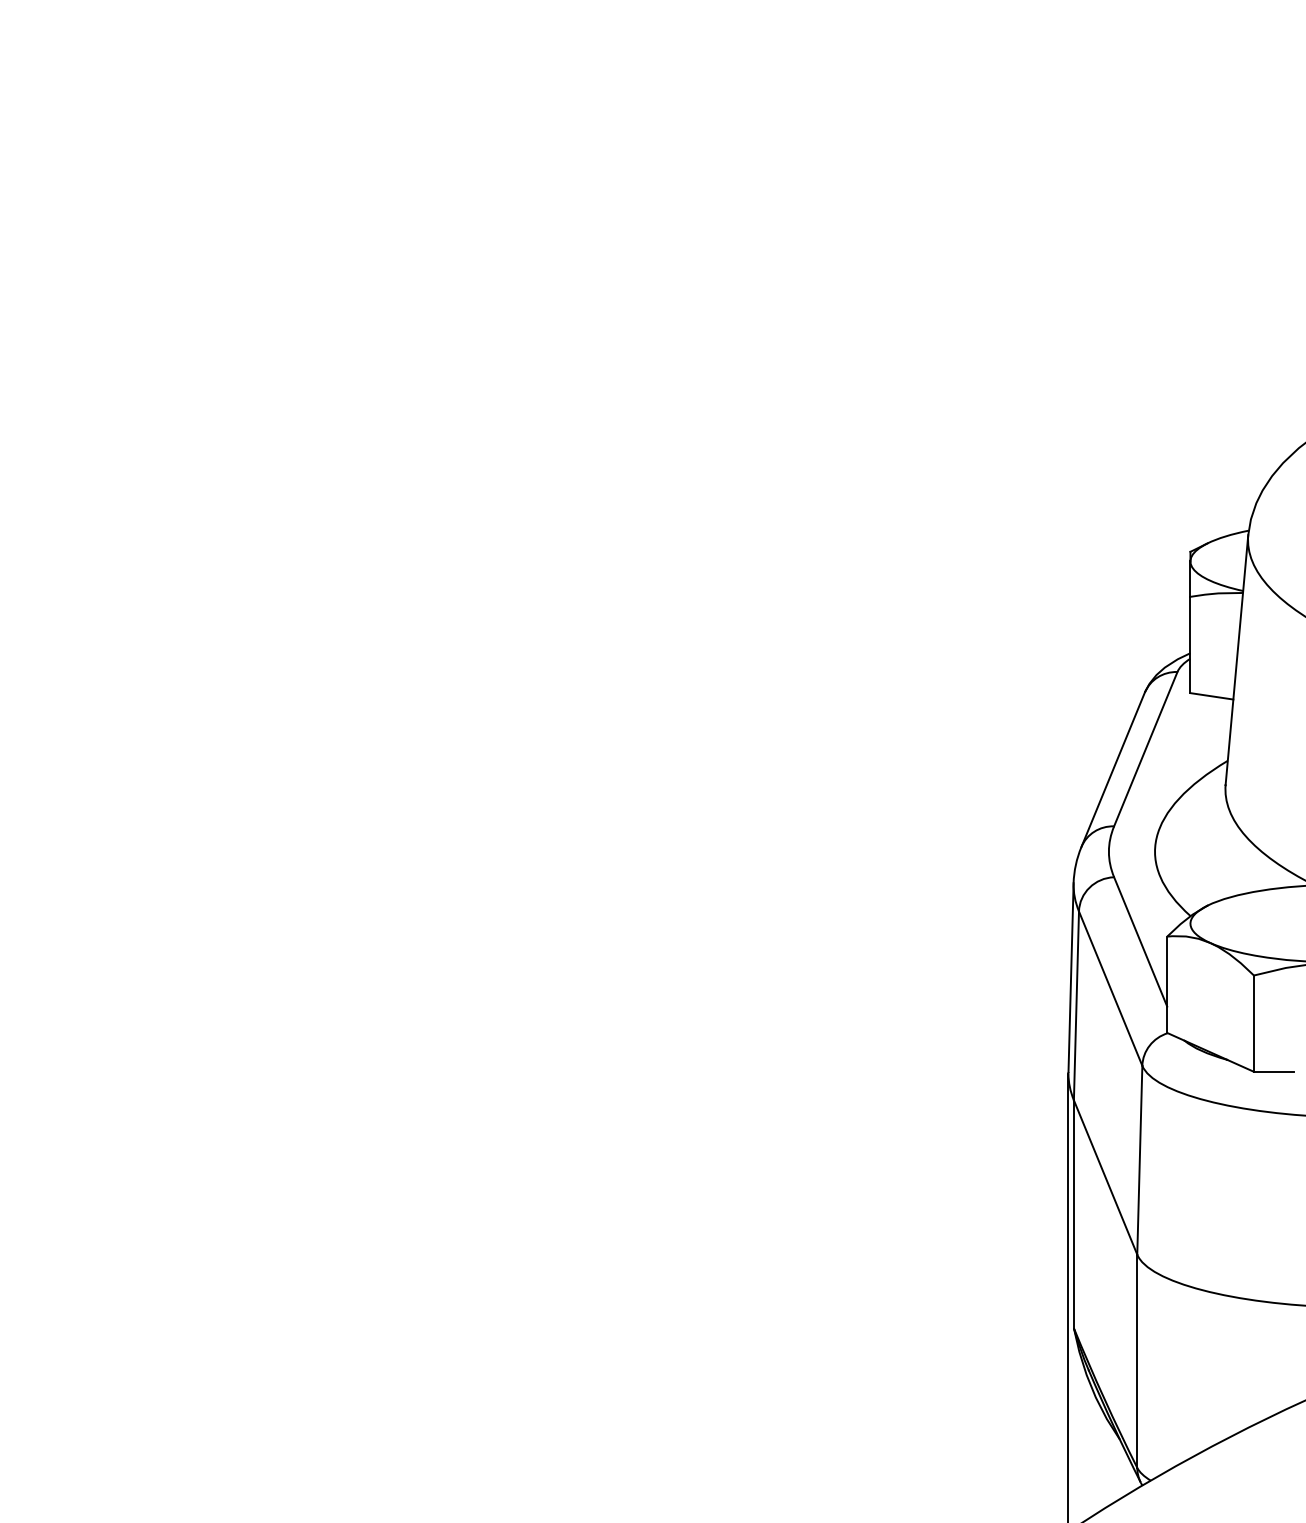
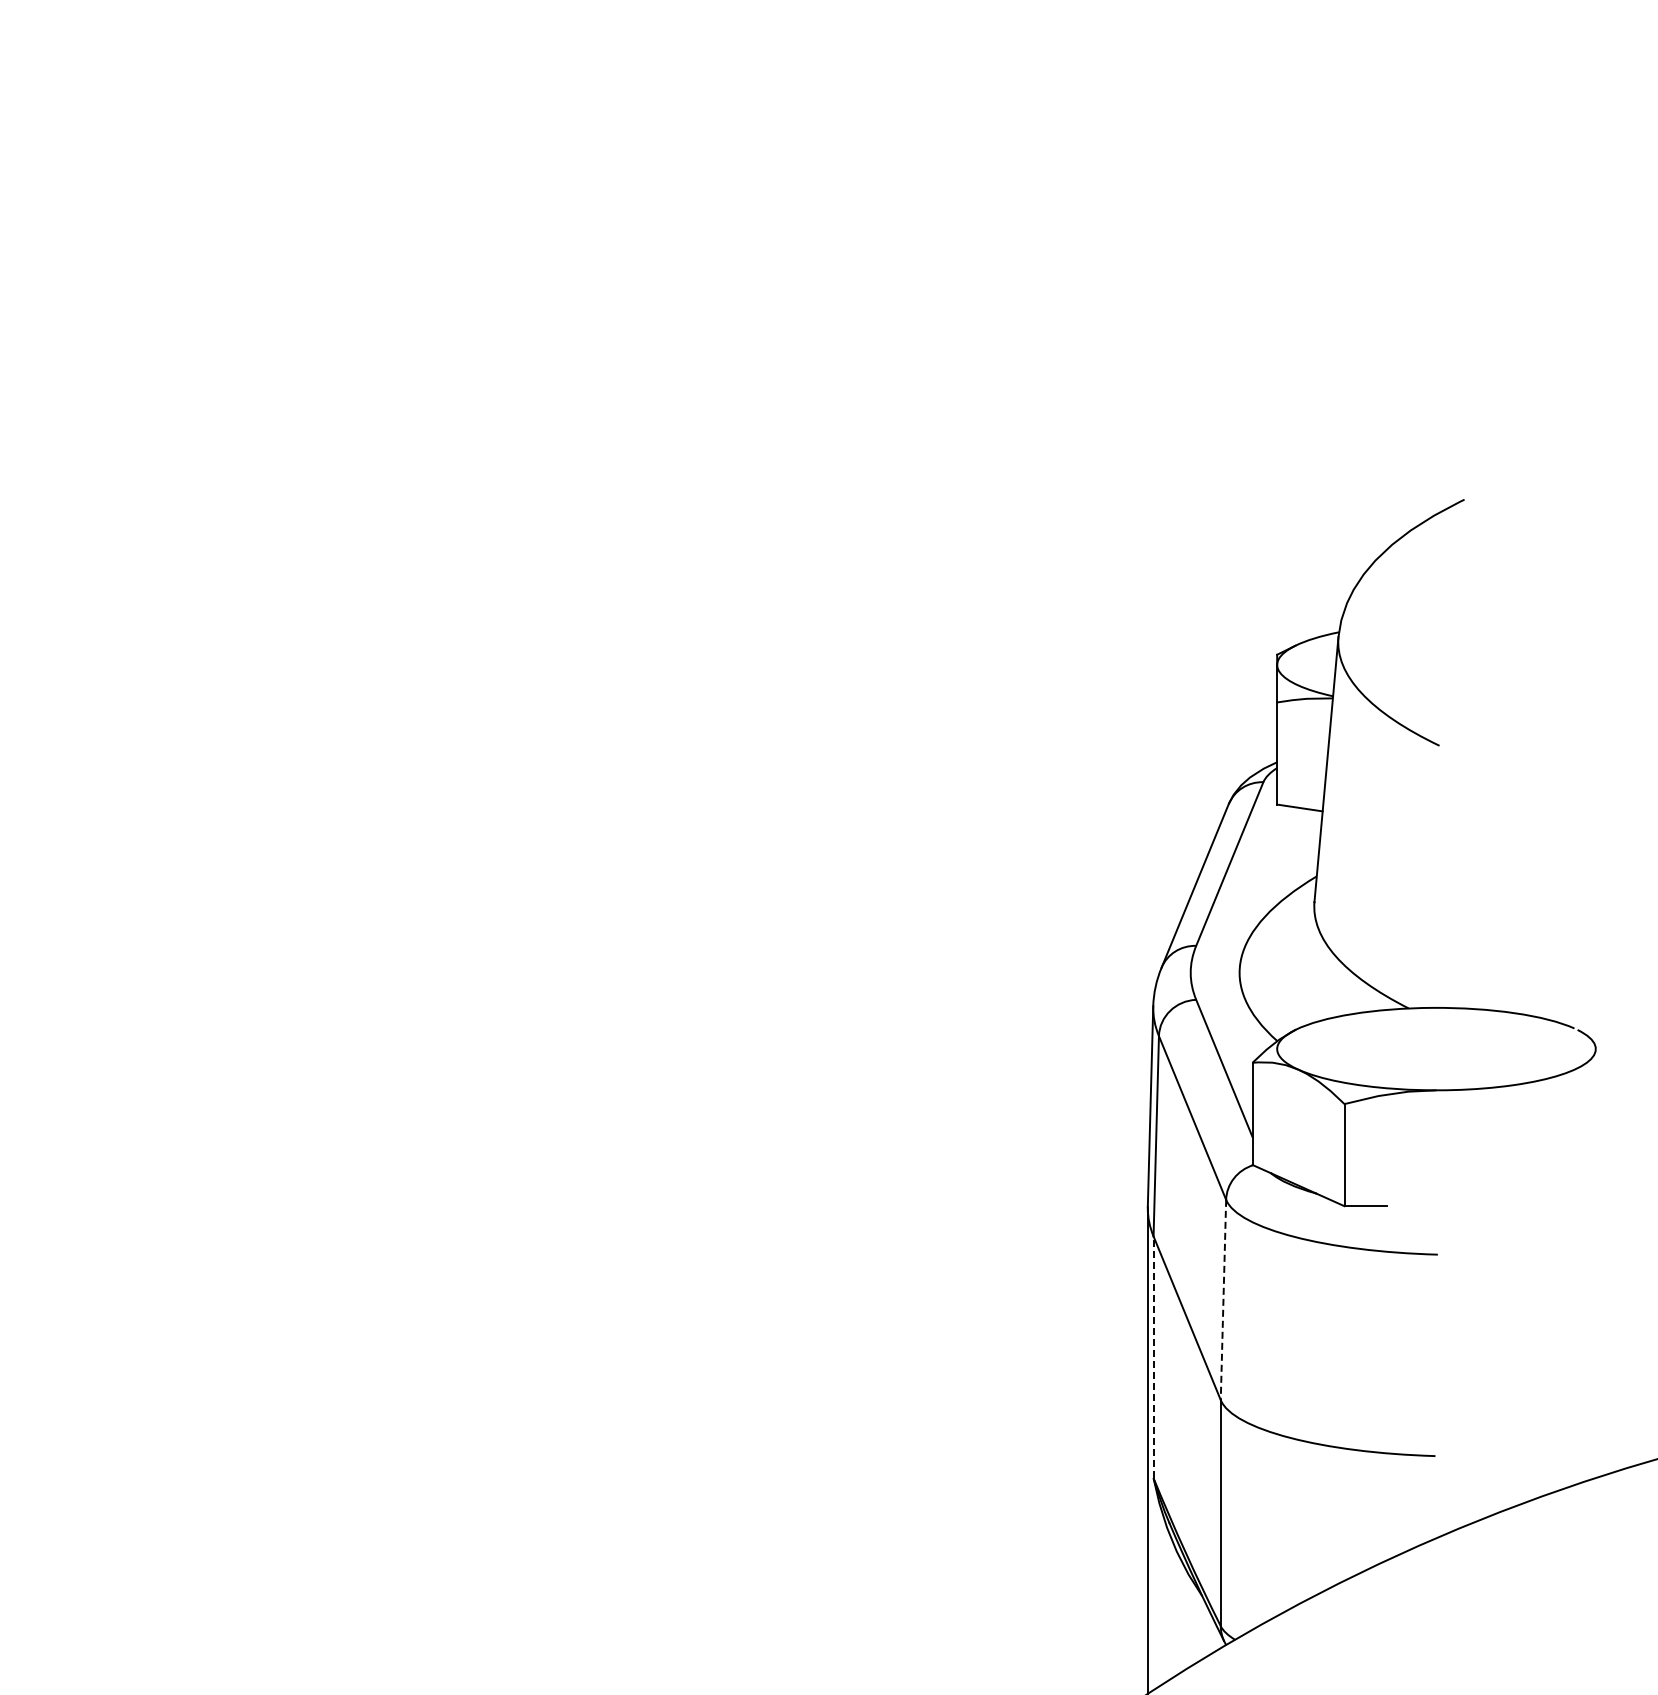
line: (1139, 1160) -> (1223, 1300), solid -> dashed
line: (1073, 1214) -> (1153, 1357), solid -> dashed

